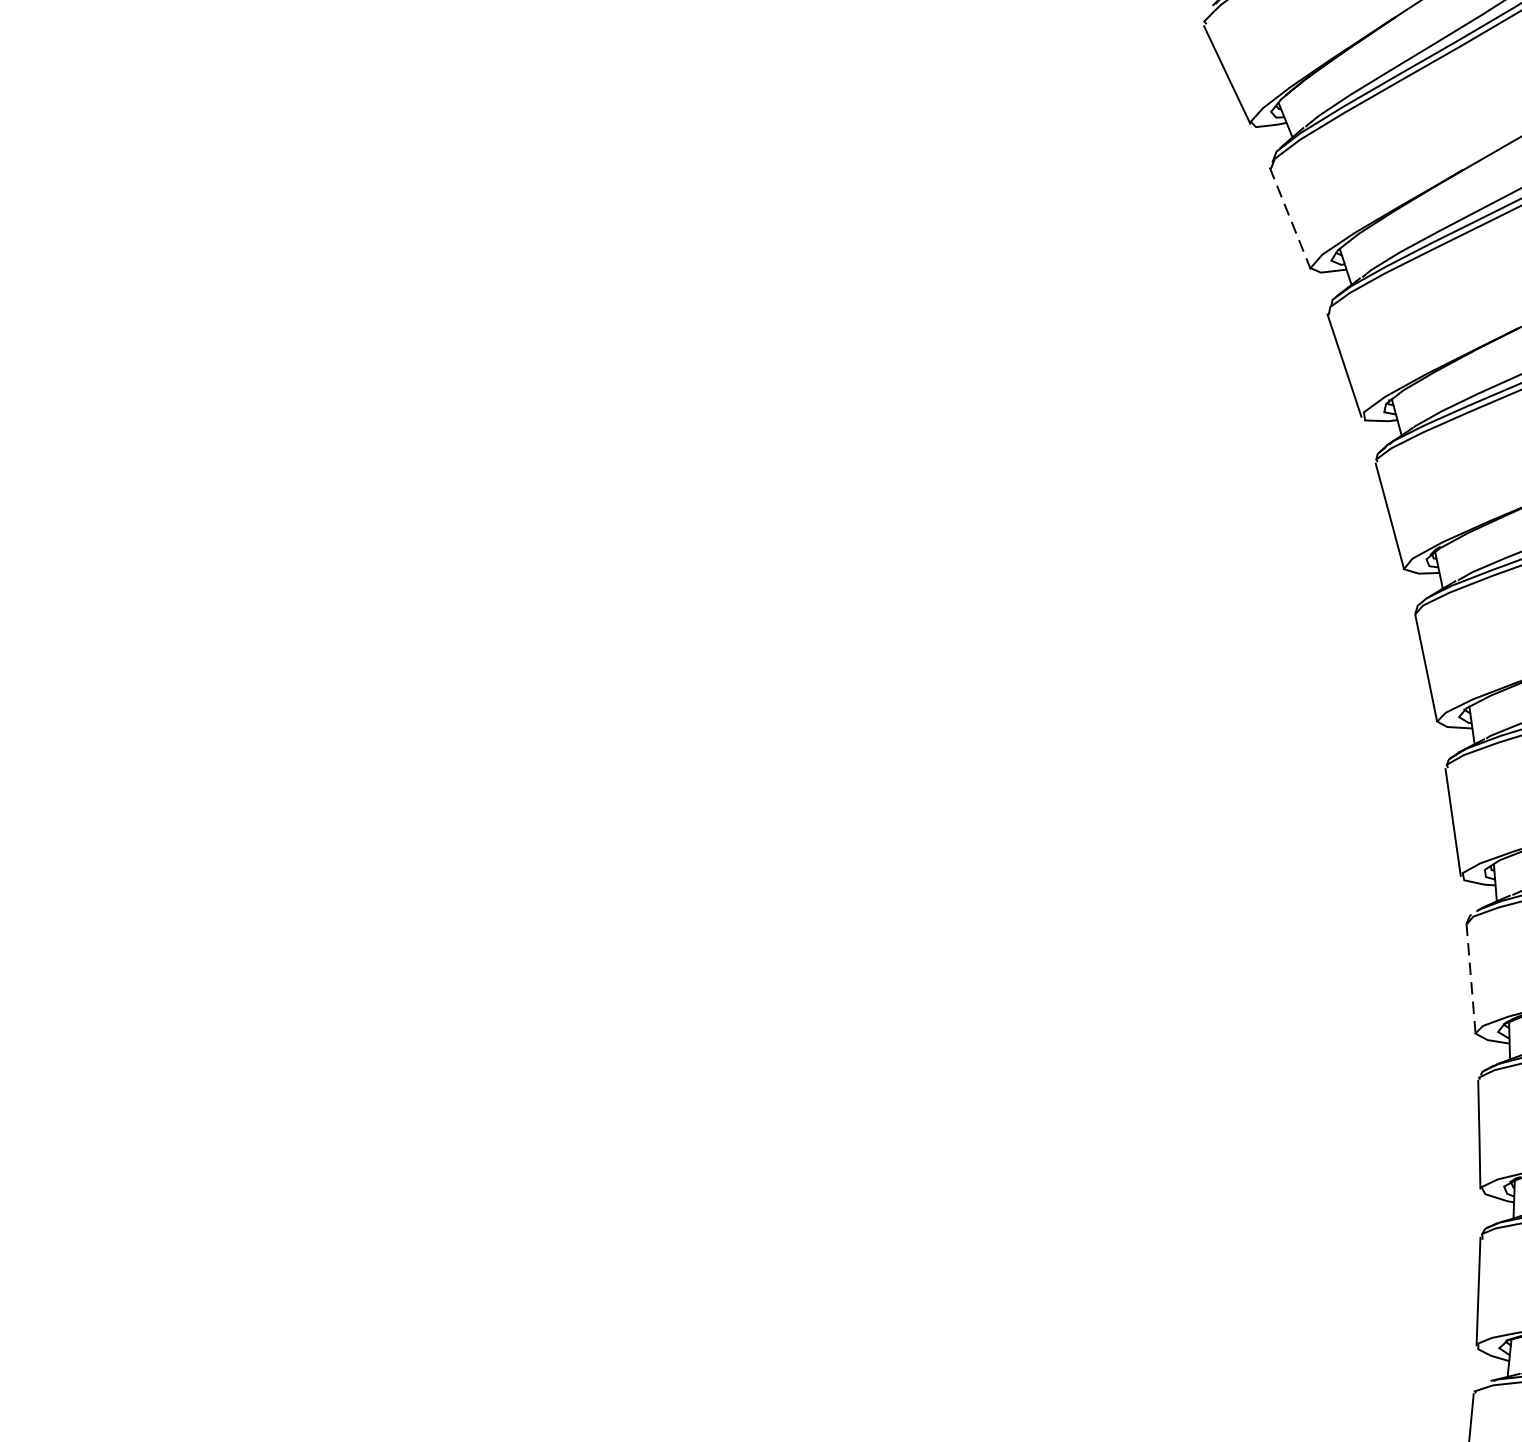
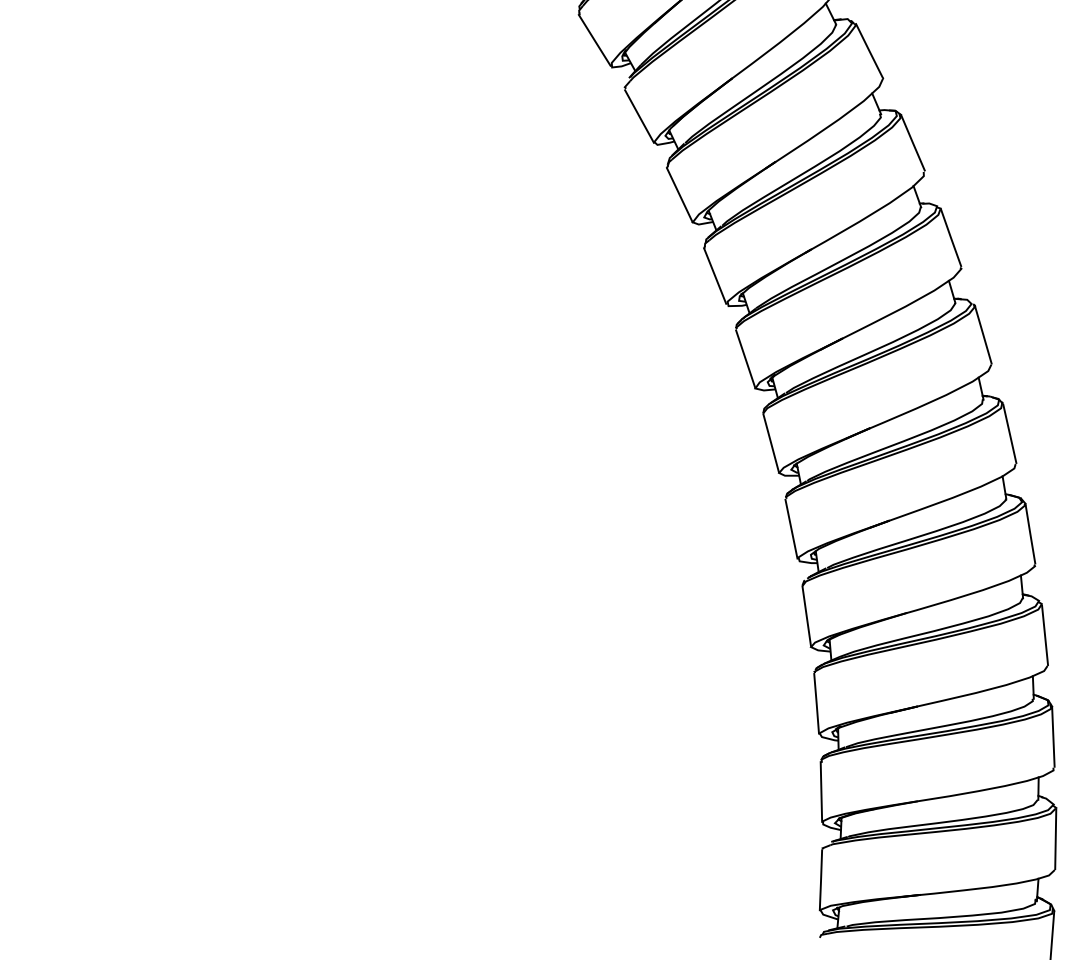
line: (1289, 219) -> (679, 195), dashed -> solid
line: (1470, 978) -> (806, 616), dashed -> solid

